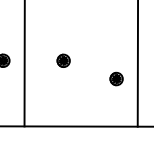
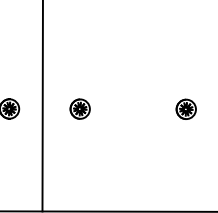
part: (63, 60) -> (79, 108), moved
part: (116, 78) -> (186, 108), moved

